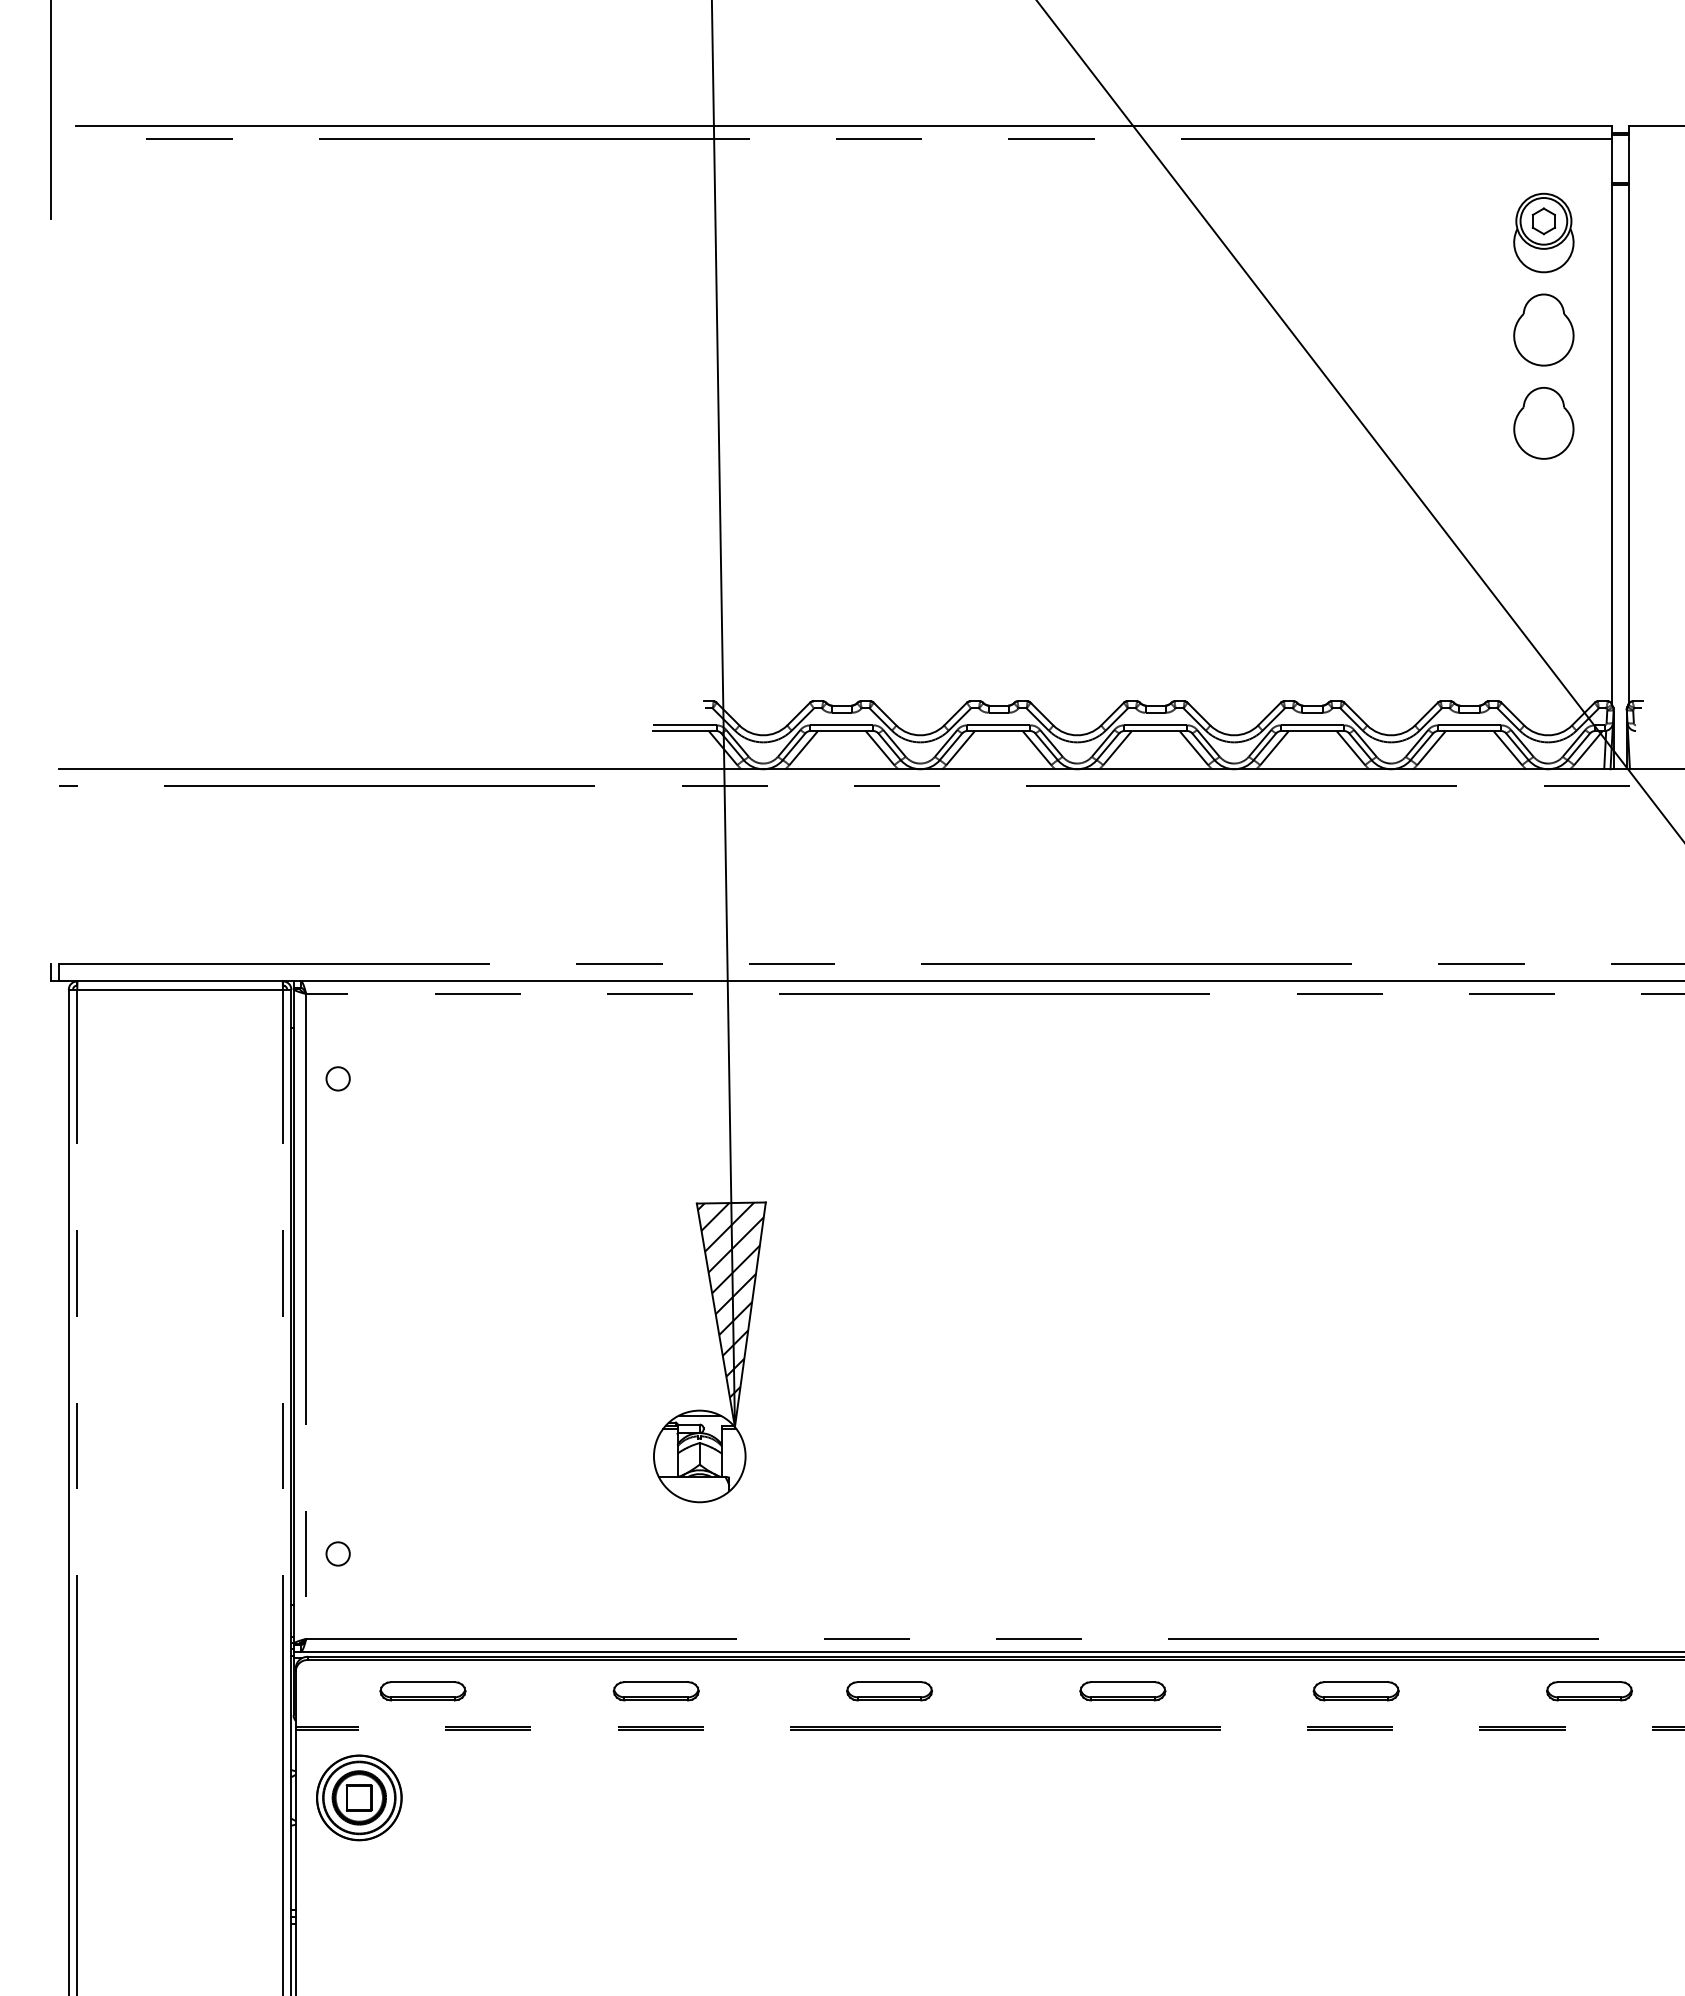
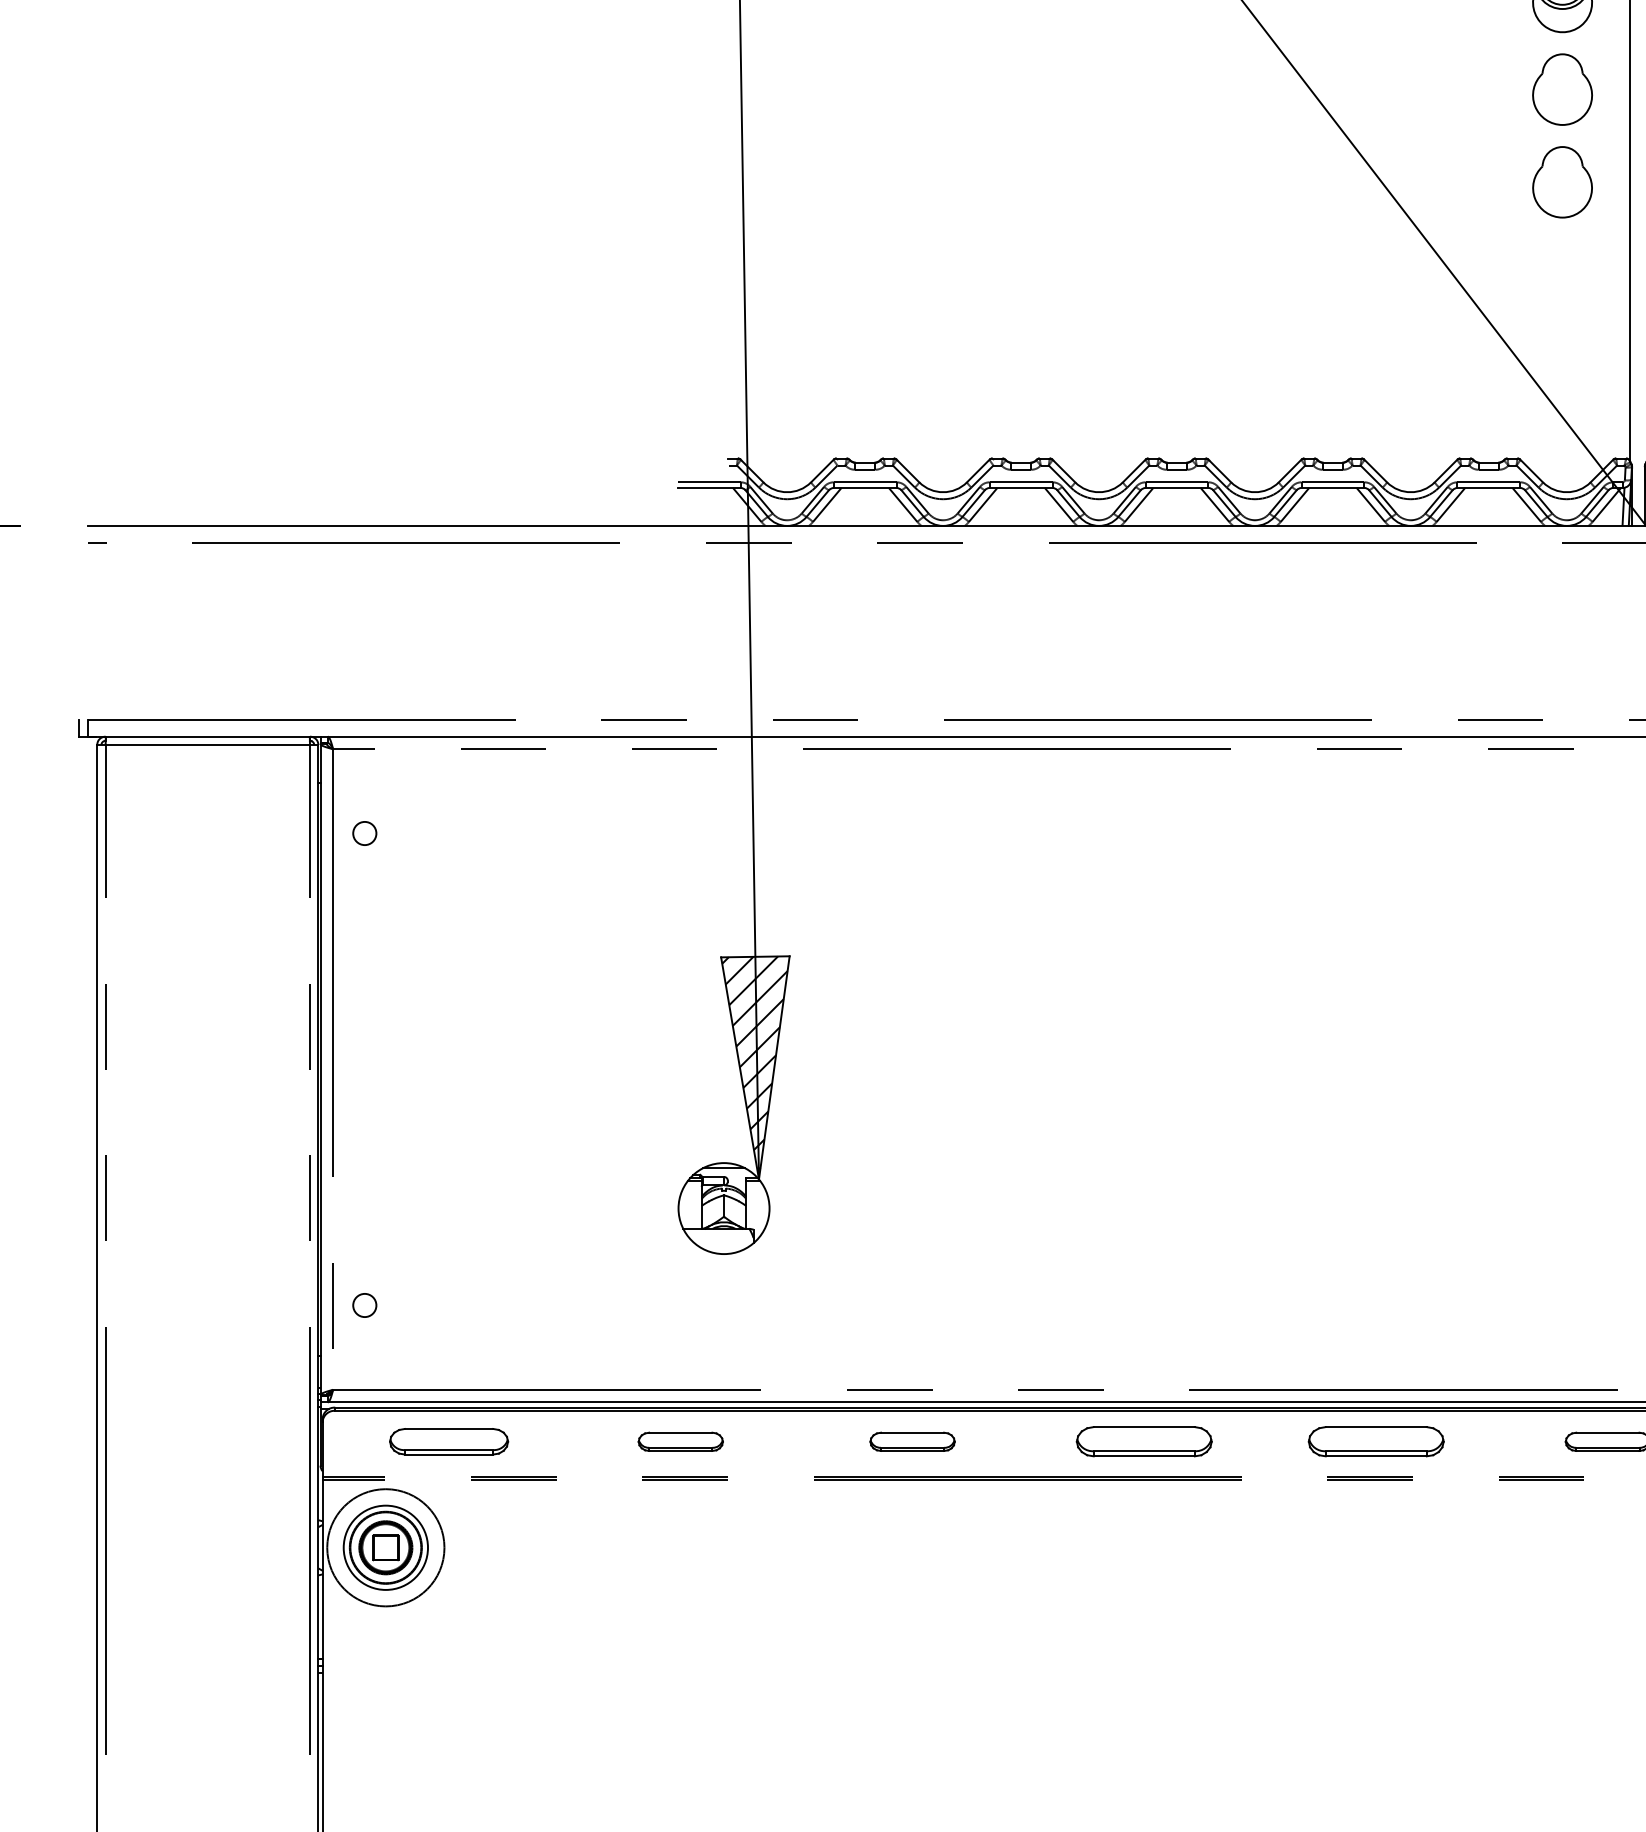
part: (422, 1691) -> (448, 1442), size x1.4
part: (1122, 1691) -> (1143, 1442), size x1.6
part: (1355, 1691) -> (1375, 1442), size x1.6
circle: (359, 1797) -> (386, 1547), size x1.4

